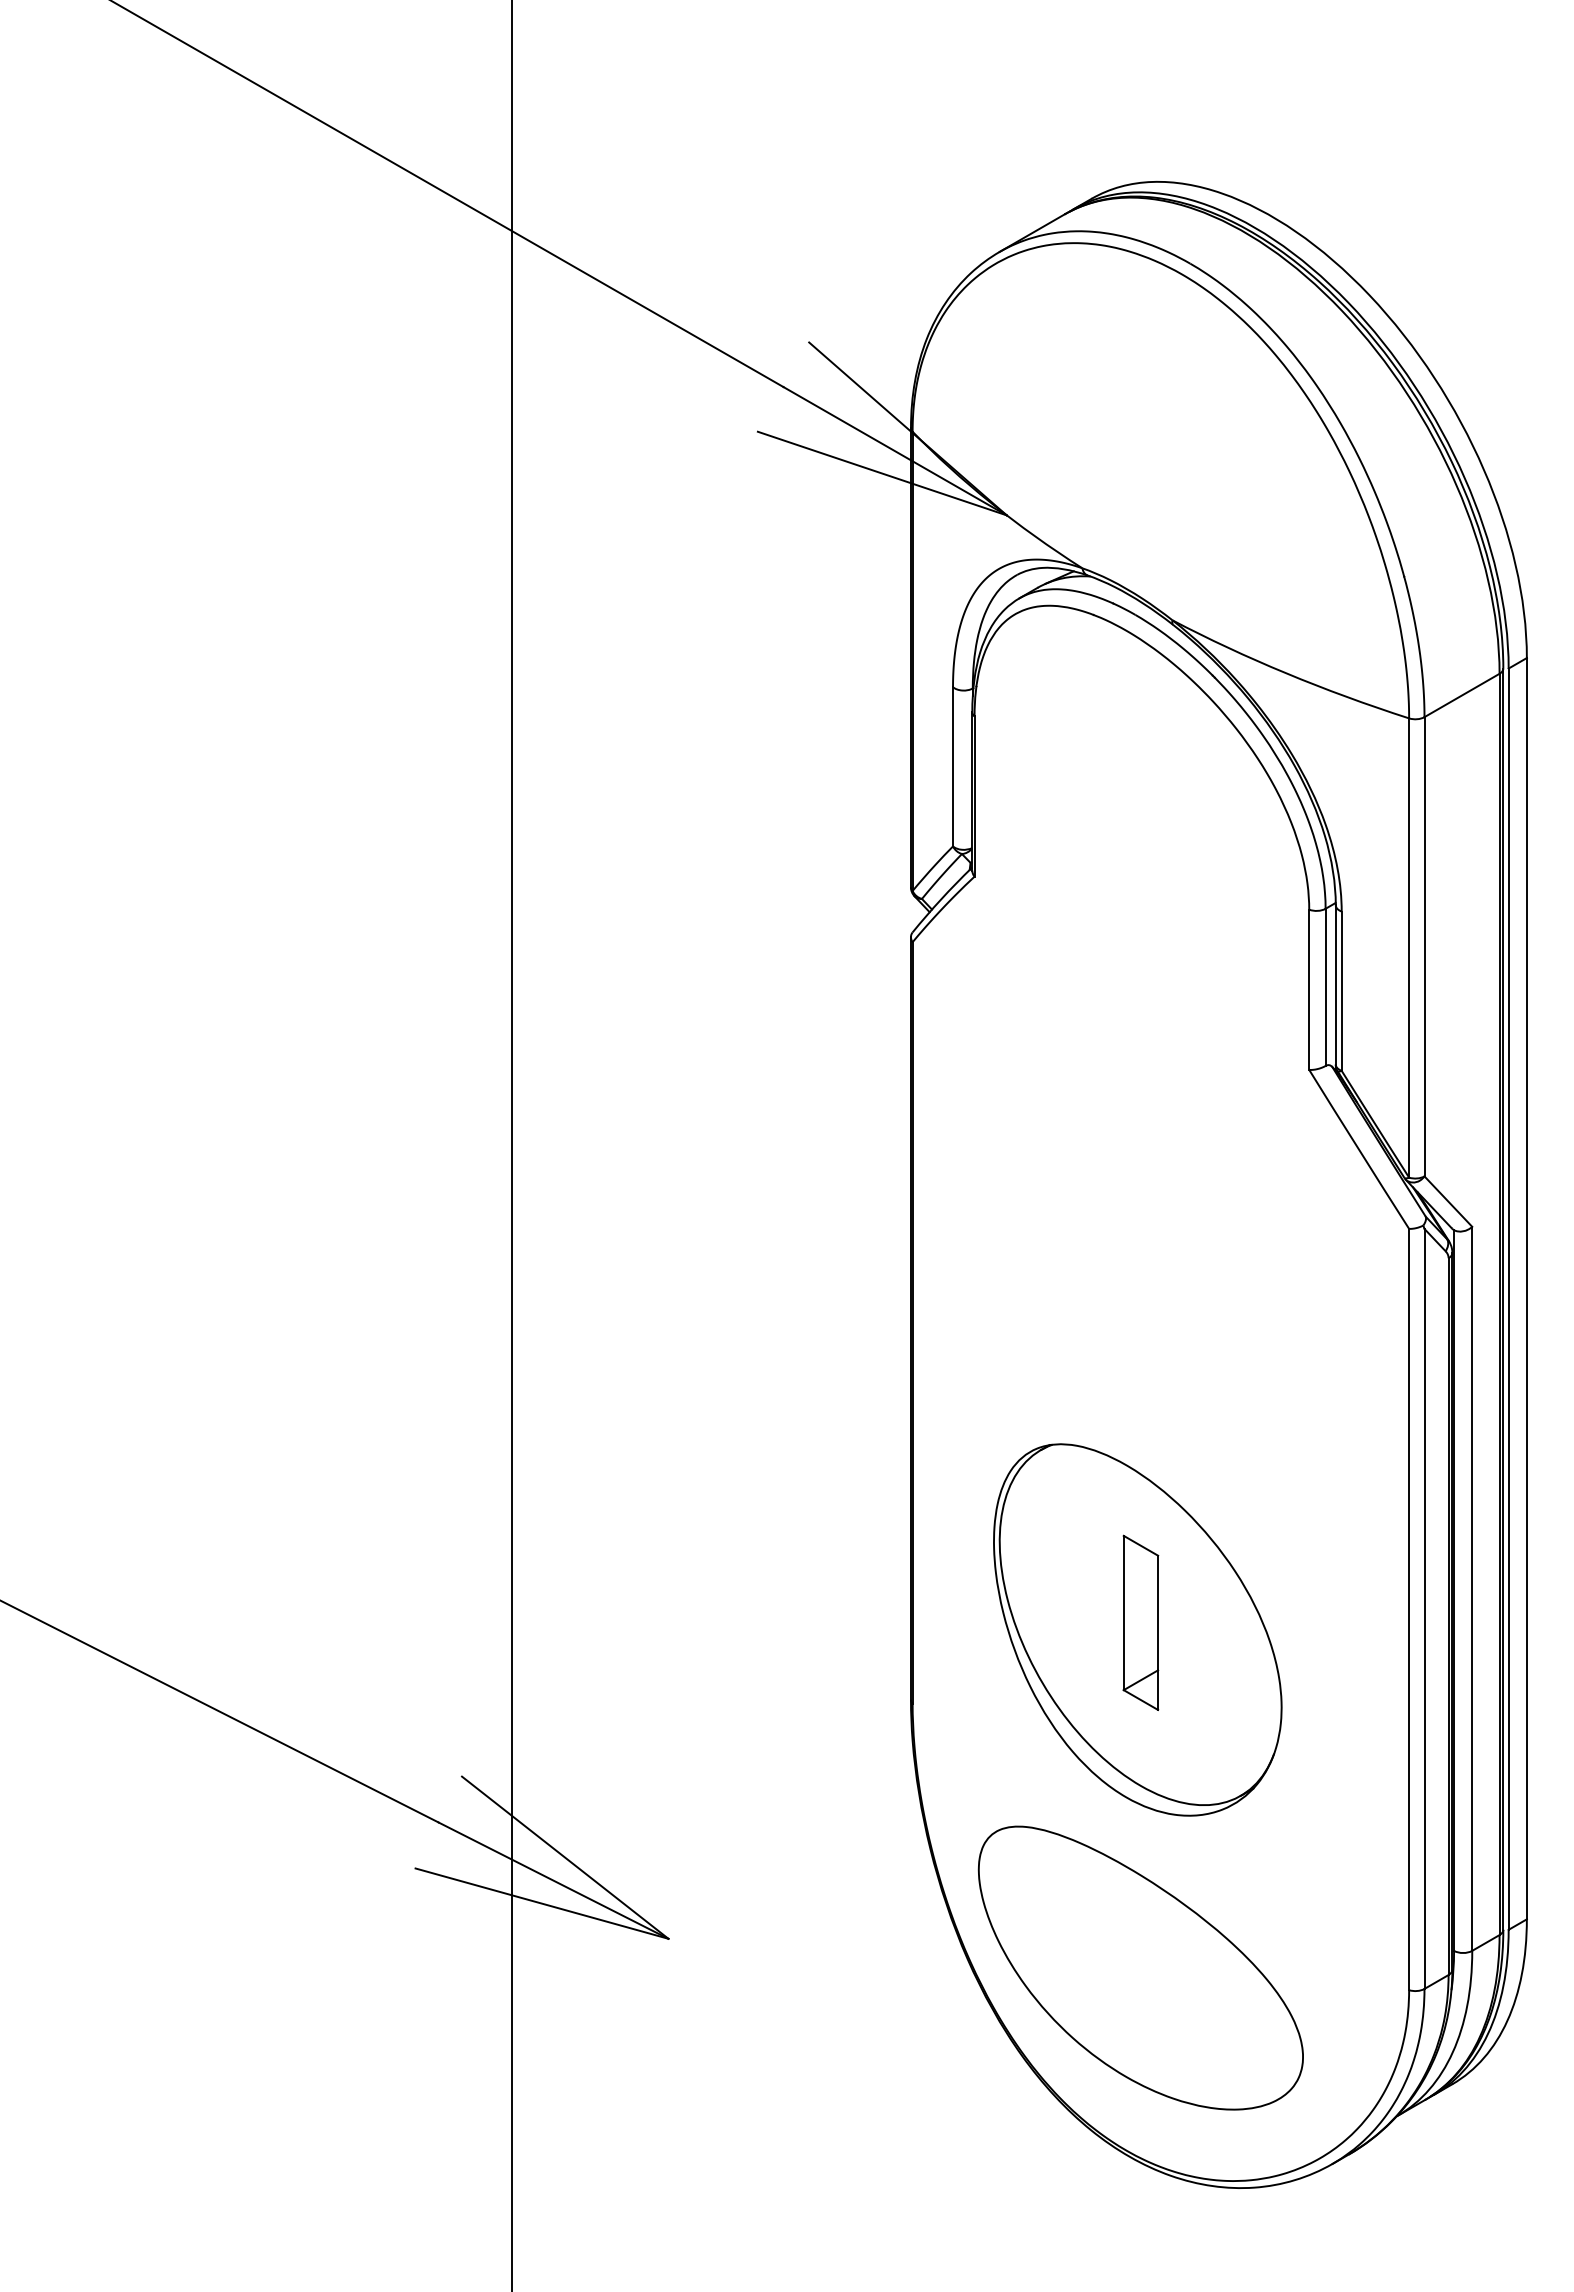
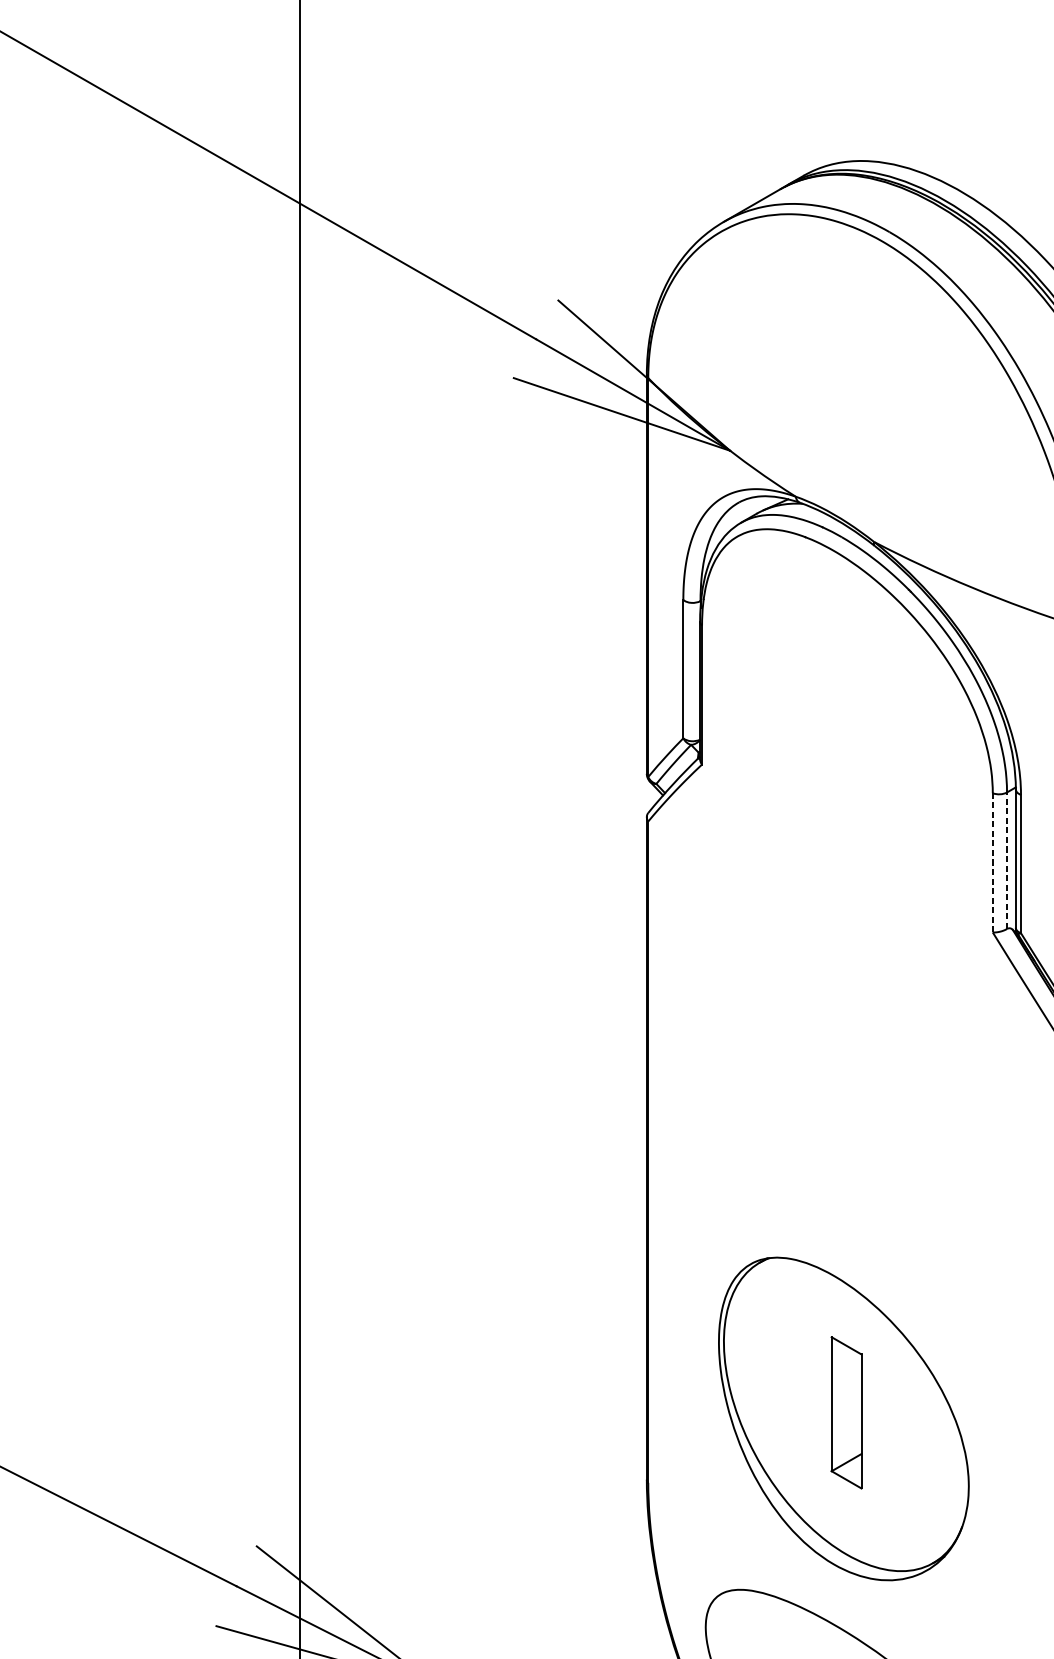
line: (1325, 987) -> (1006, 860), solid -> dashed
line: (1309, 989) -> (993, 862), solid -> dashed

